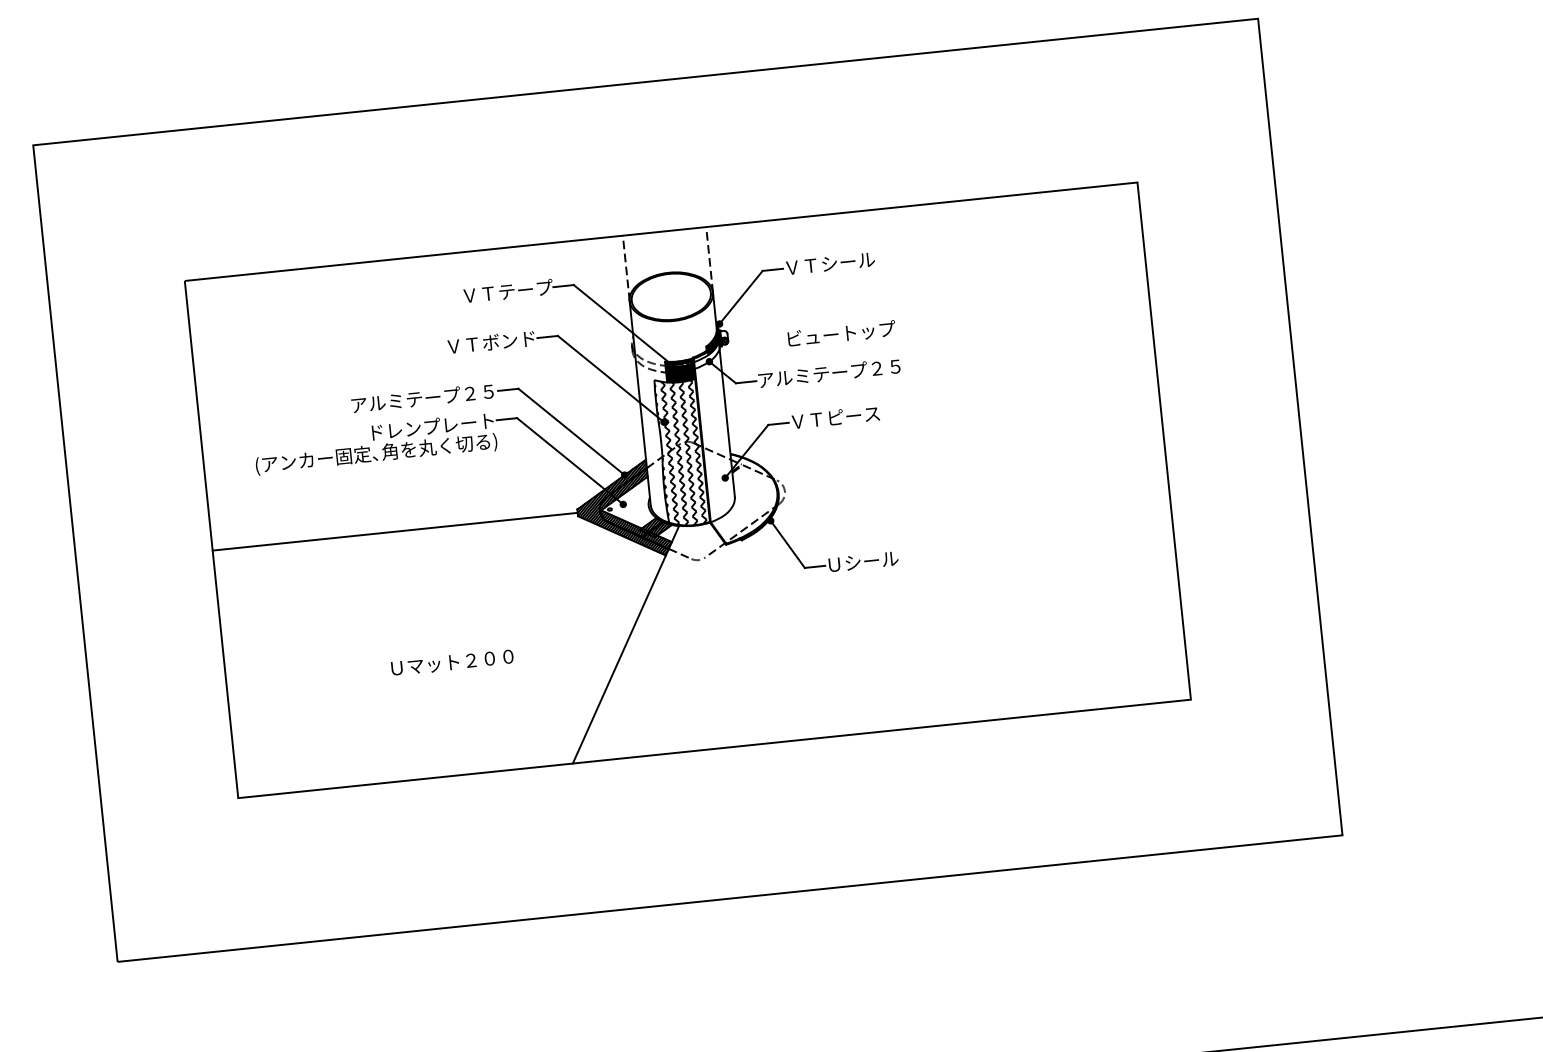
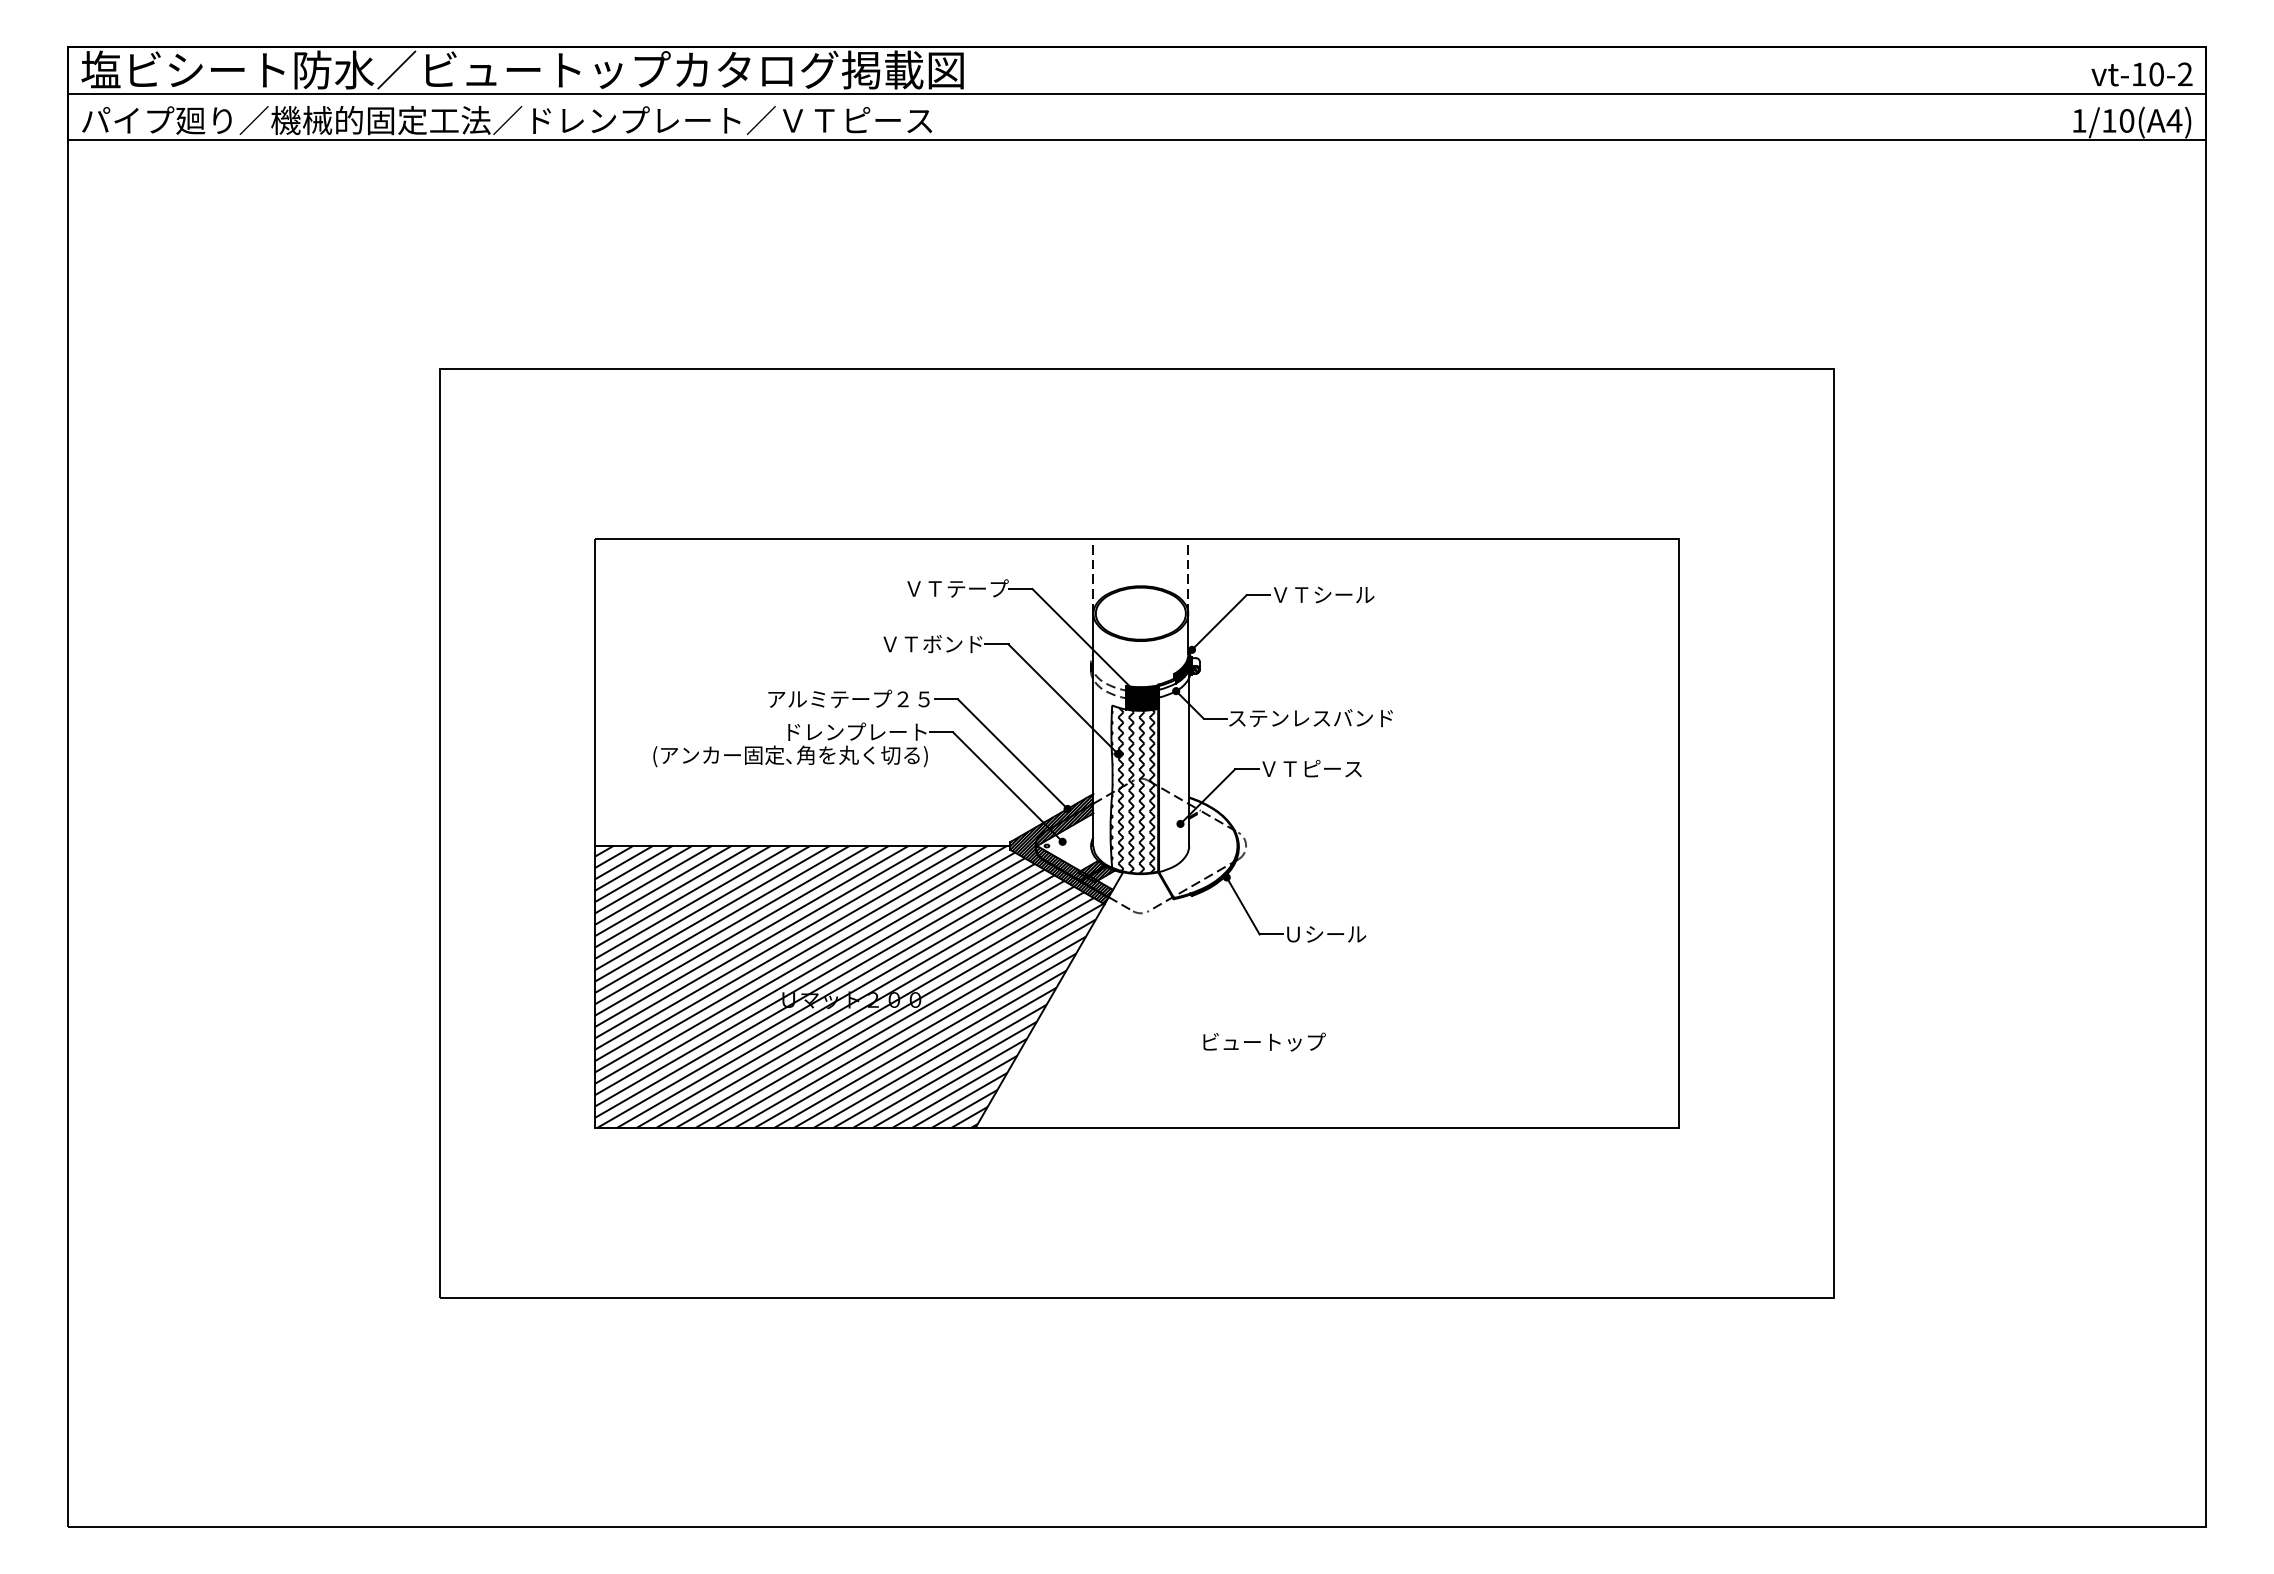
text: (841, 333) -> (1264, 1041), moved
text: (829, 372) -> (1310, 717), アルミテープ２５ -> ステンレスバンド
hatch: (448, 650) -> (848, 986), added

